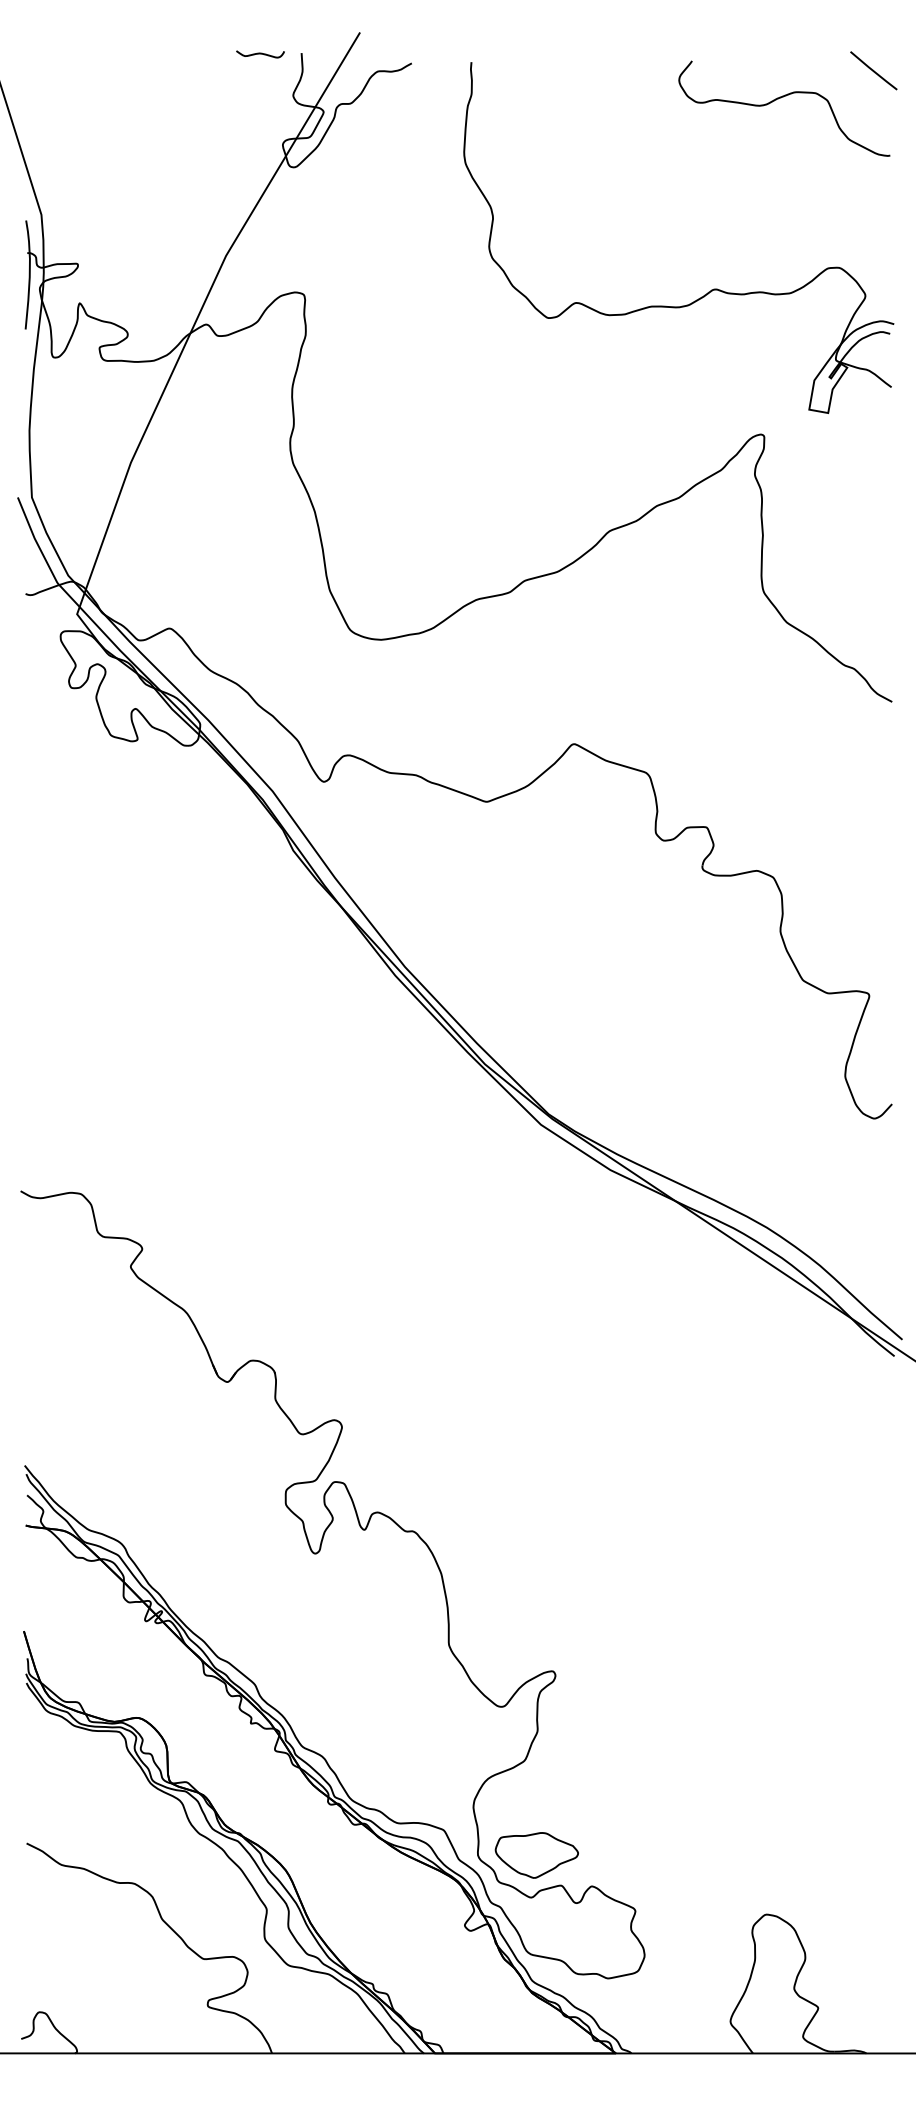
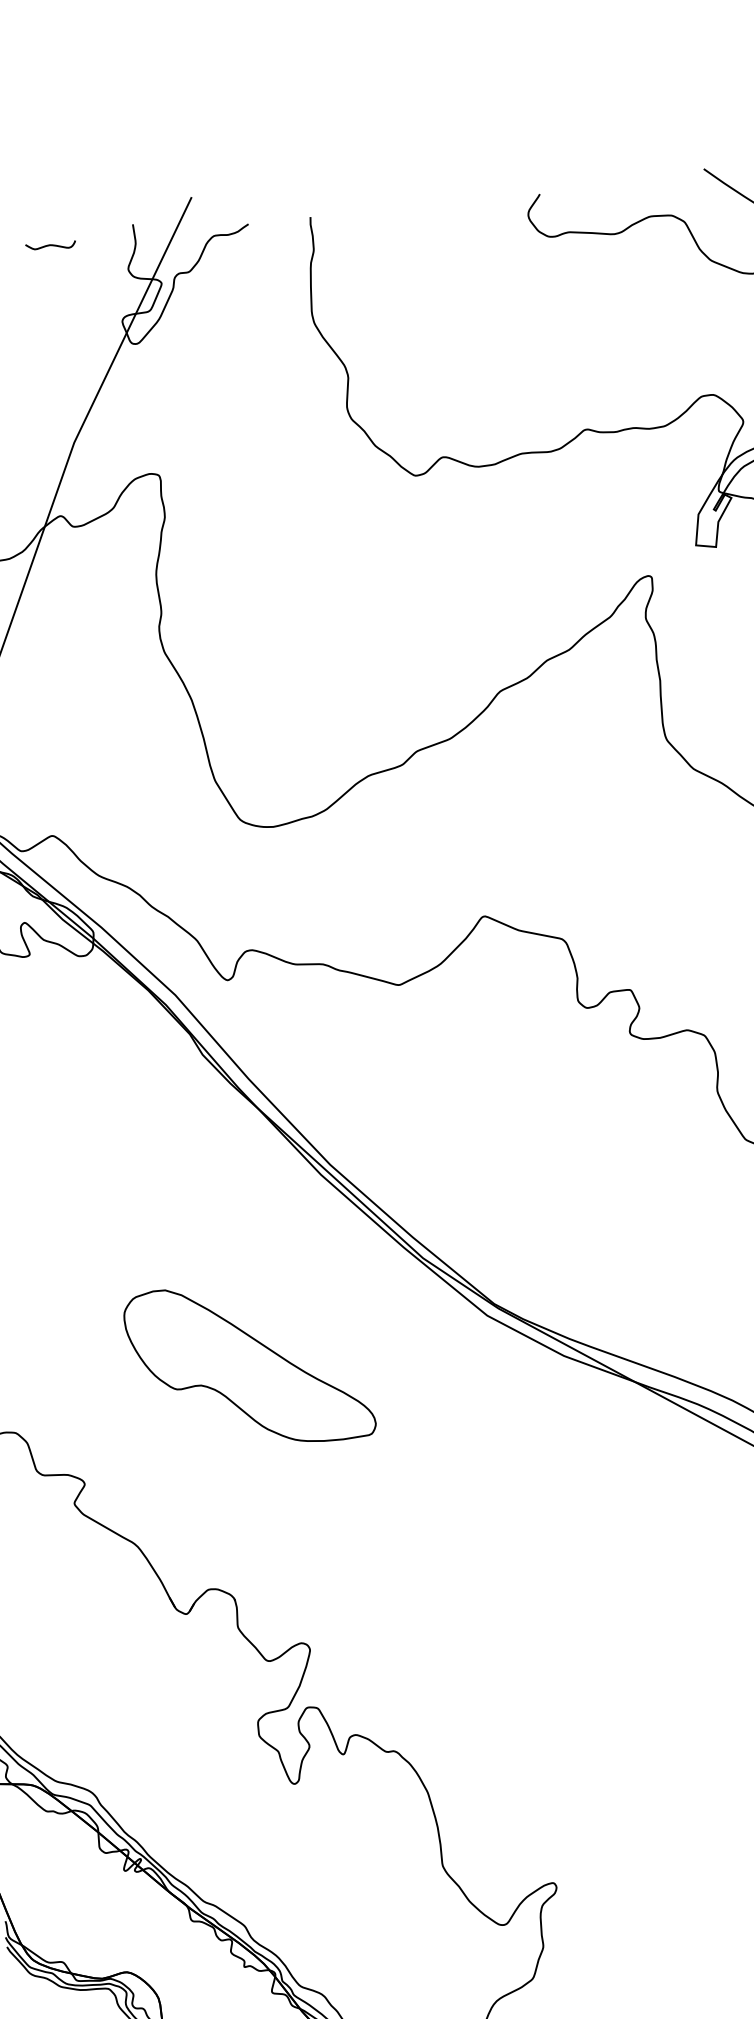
curve: (260, 54) -> (50, 246), moved
part: (309, 1150) -> (249, 1365), added

